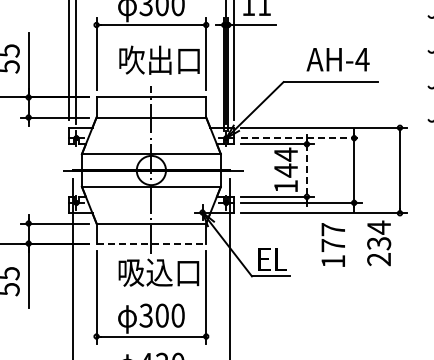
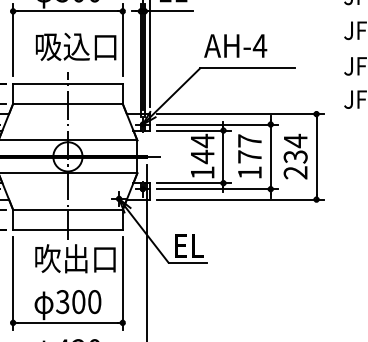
text: (146, 59) -> (63, 45), 吹出口 -> 吸込口
text: (337, 59) -> (235, 45), moved
line: (301, 138) -> (218, 124), dashed -> solid
line: (306, 171) -> (223, 157), dashed -> solid
line: (151, 243) -> (68, 229), dashed -> solid
text: (379, 243) -> (296, 156), moved
text: (332, 244) -> (249, 155), moved
text: (145, 271) -> (62, 257), 吸込口 -> 吹出口

